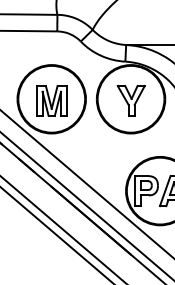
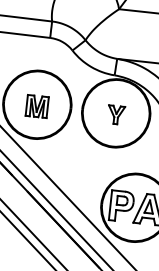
part: (51, 100) -> (36, 105), size x0.7
part: (130, 100) -> (115, 114), size x0.6

